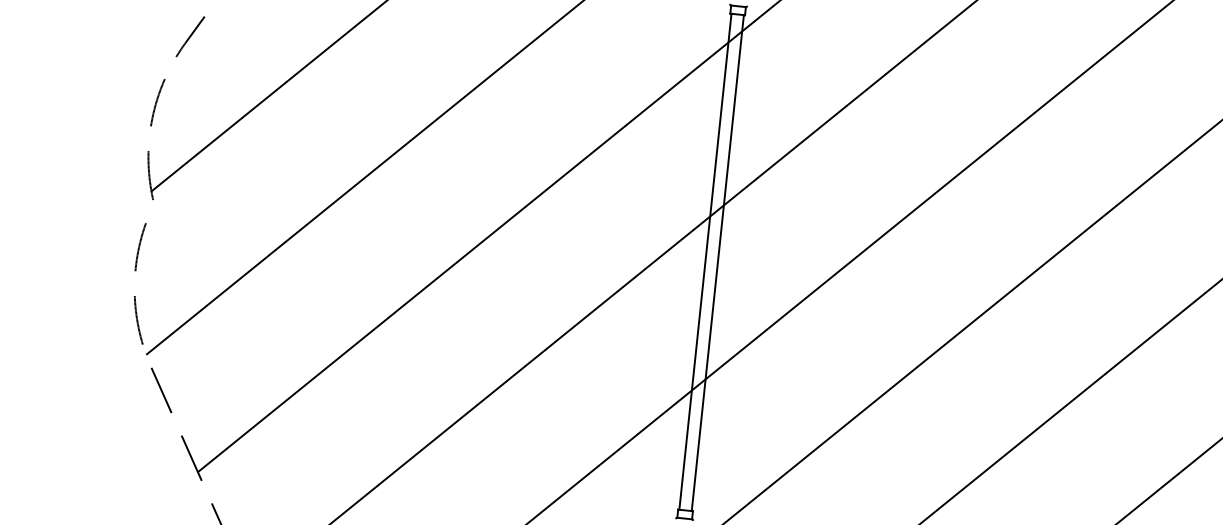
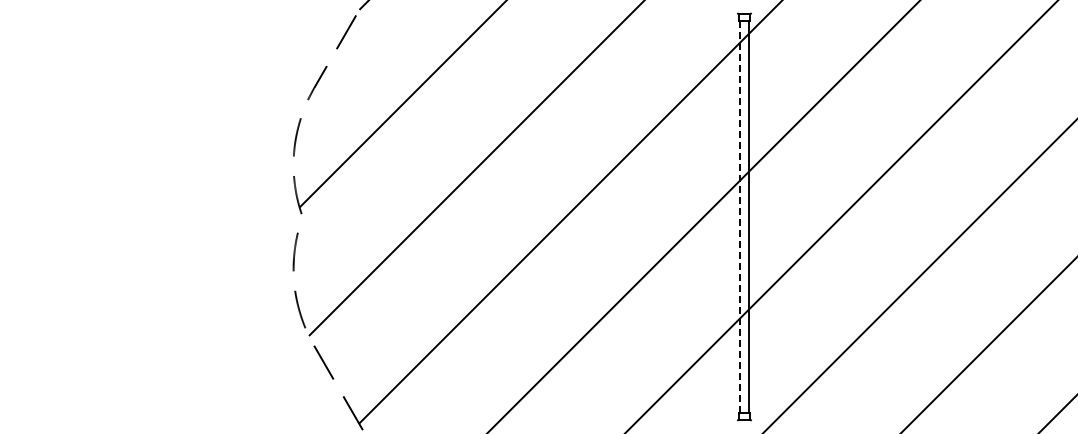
line: (705, 261) -> (739, 216), solid -> dashed

